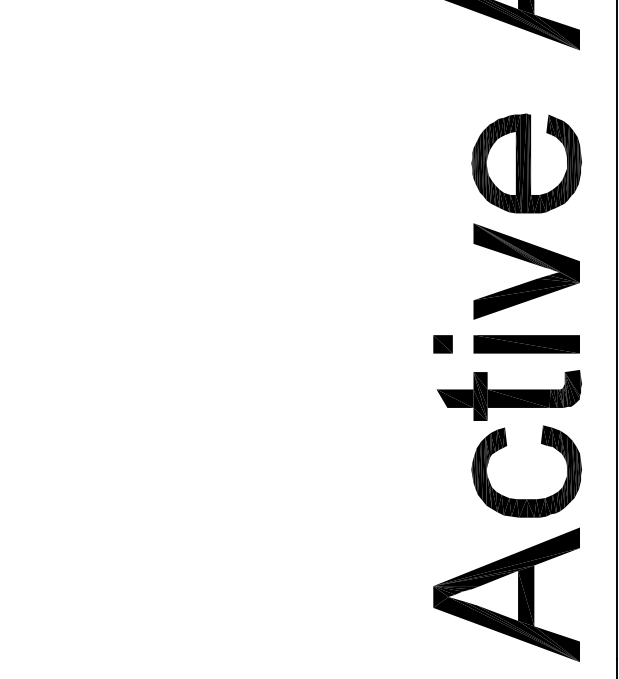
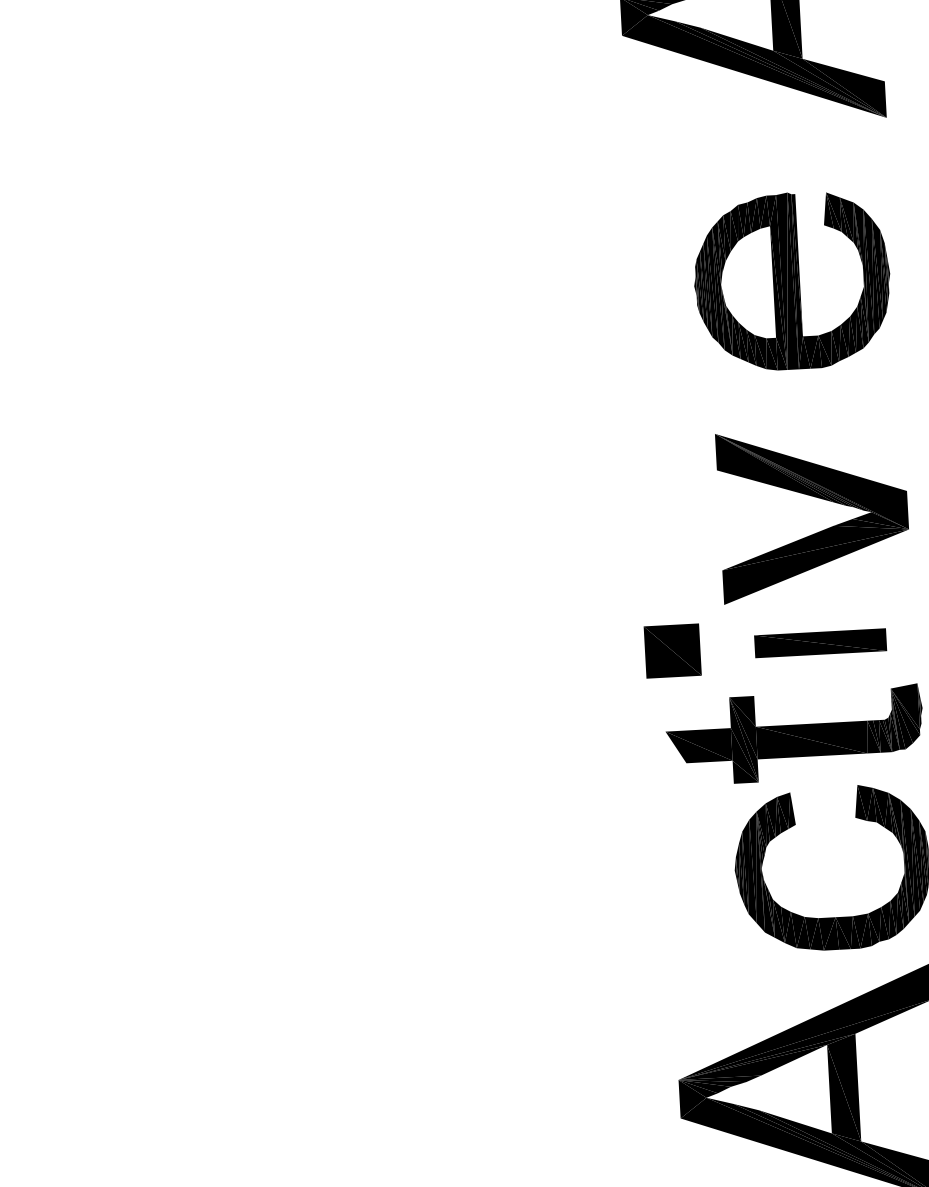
part: (526, 163) -> (791, 281), moved
part: (442, 344) -> (671, 651), size x1.6
part: (526, 344) -> (820, 643), size x0.7

